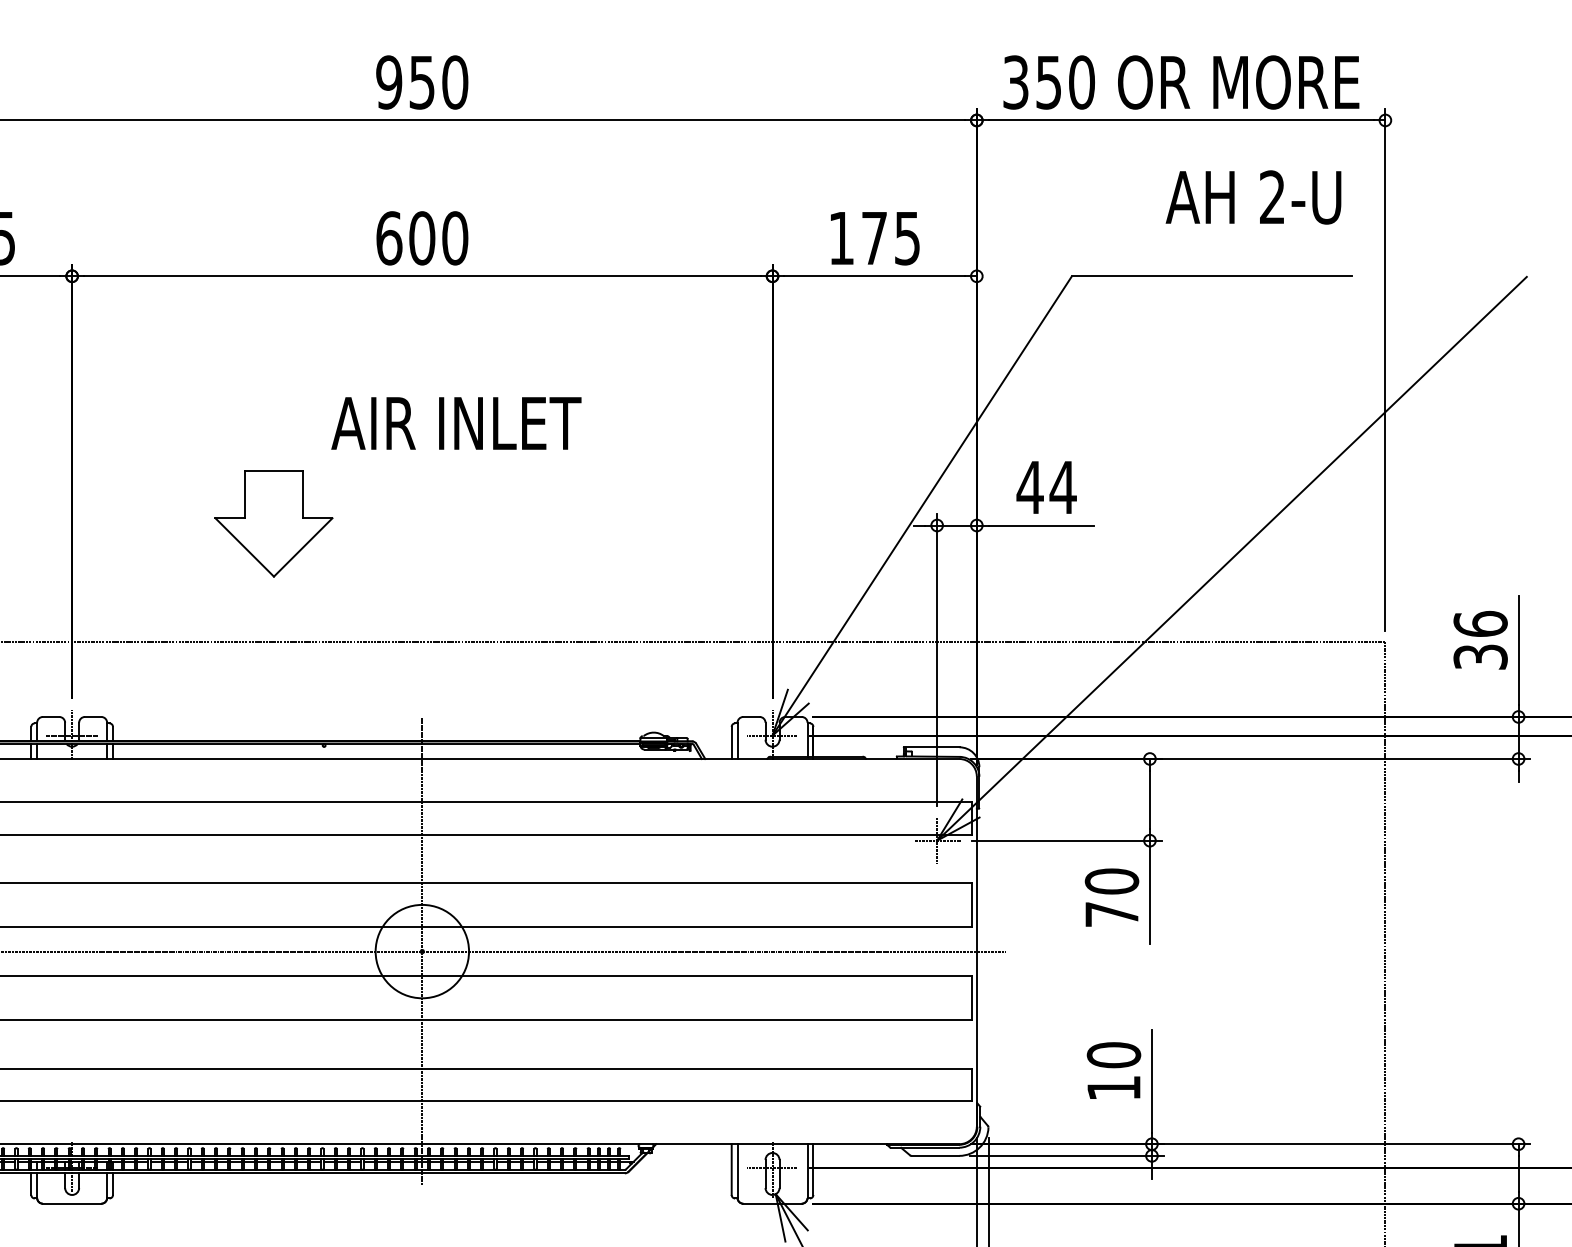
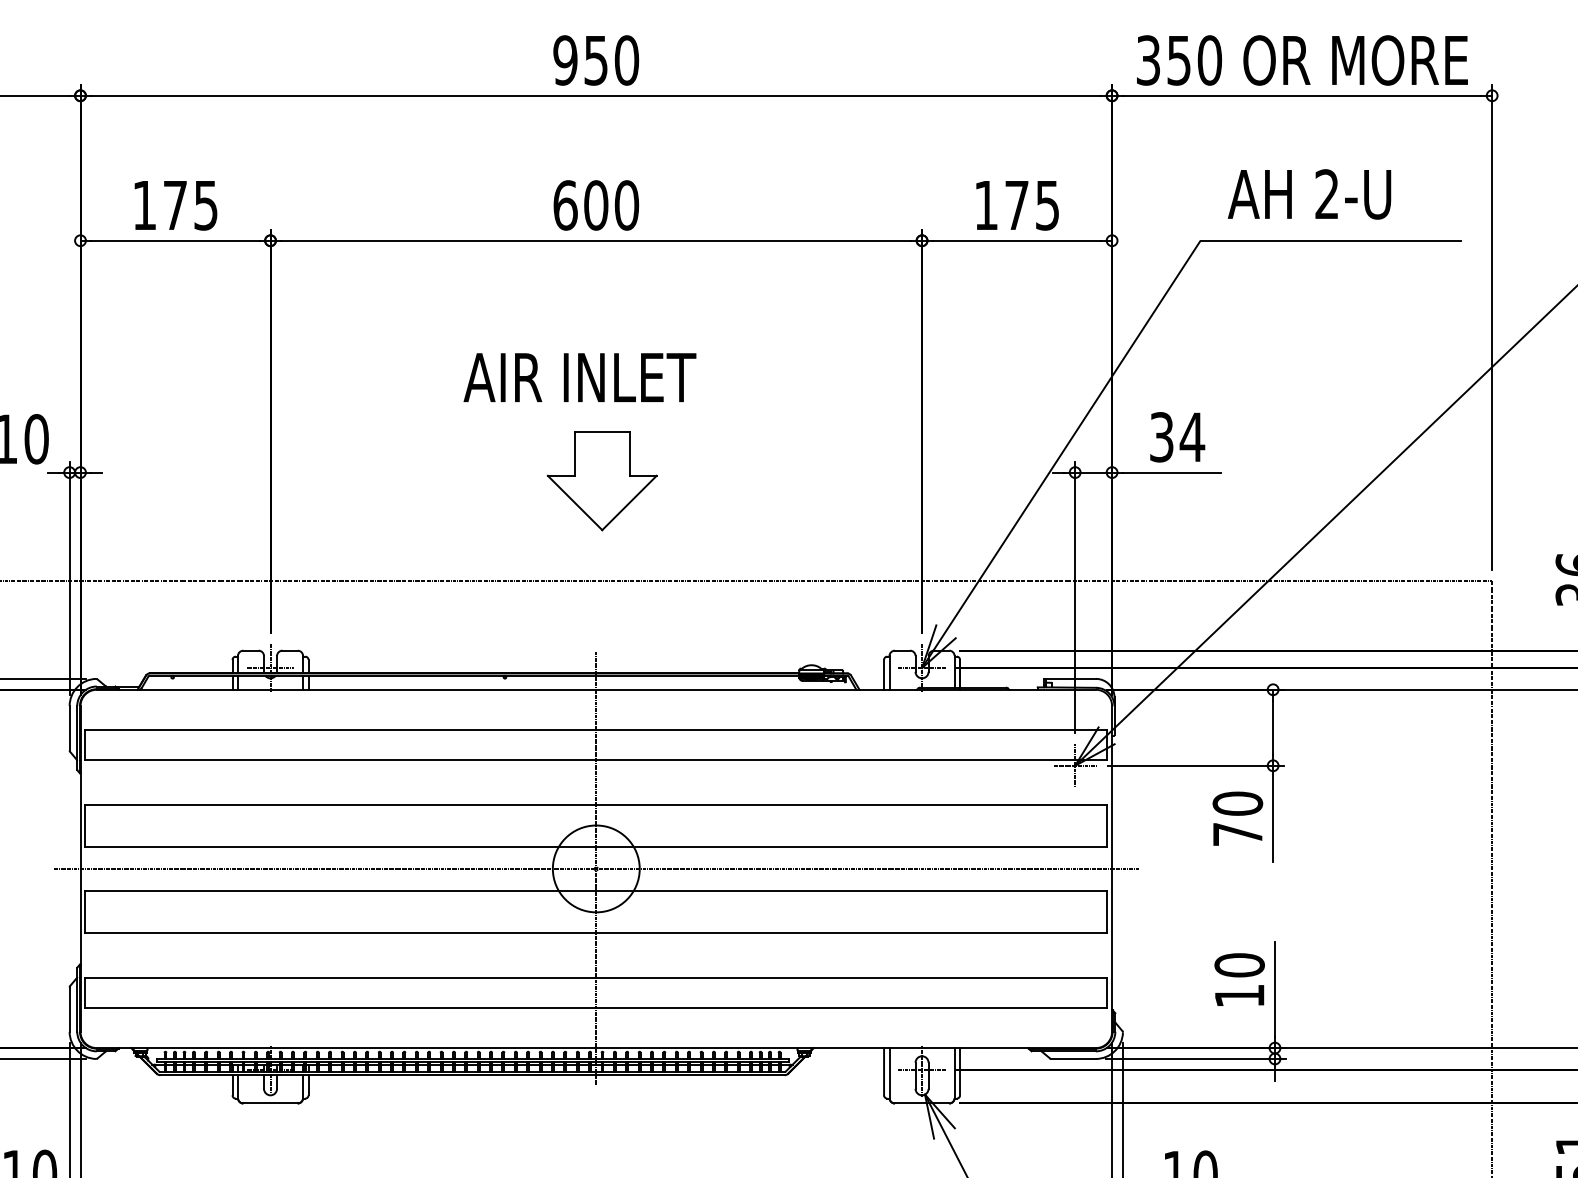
text: (1253, 197) -> (1309, 194), moved
text: (455, 423) -> (579, 377), moved
text: (1029, 487) -> (1161, 437), 44 -> 34
part: (273, 524) -> (601, 481), moved

